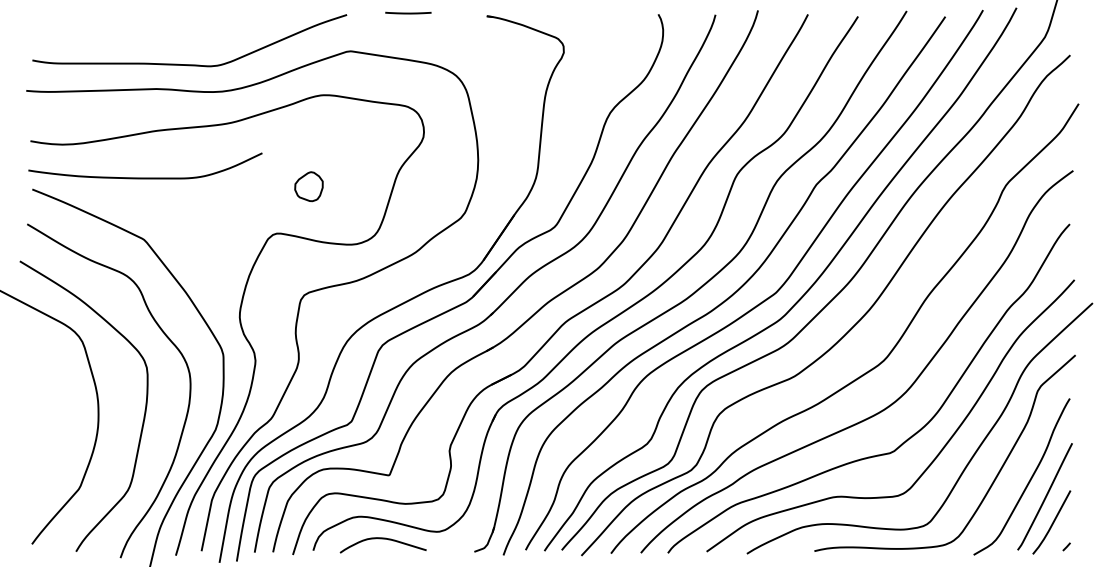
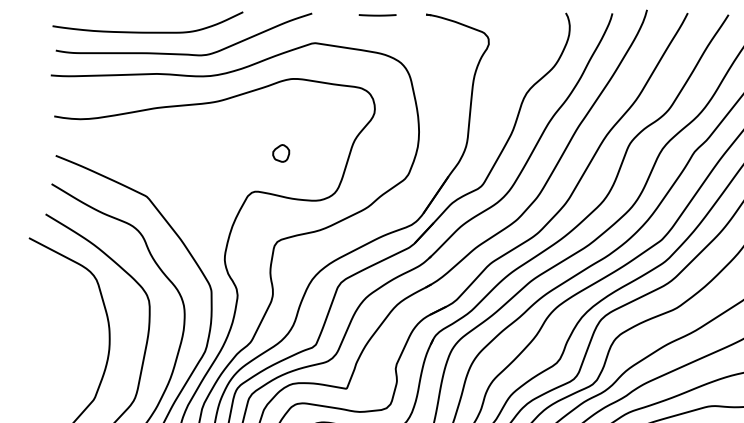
line: (408, 12) -> (377, 14), moved
curve: (145, 177) -> (147, 31), moved
part: (308, 186) -> (280, 153), size x0.71

